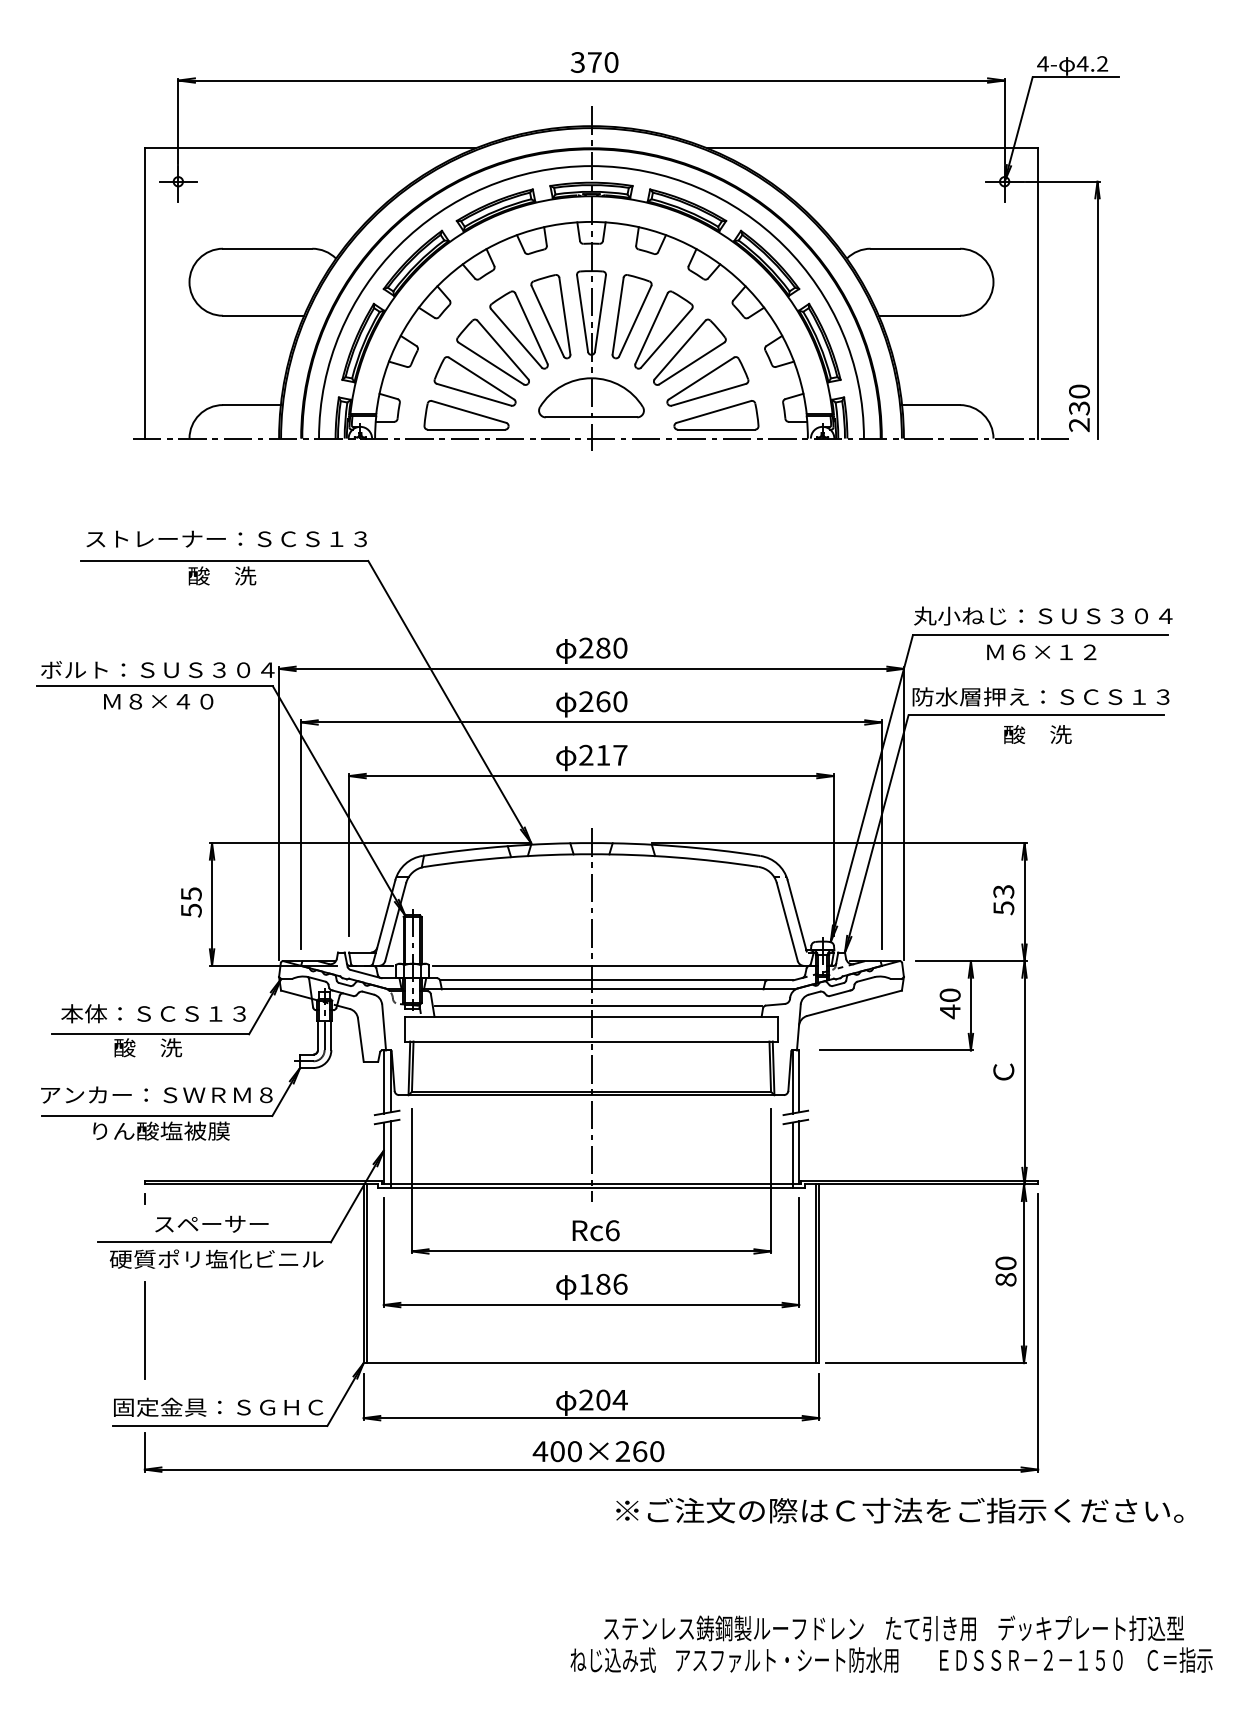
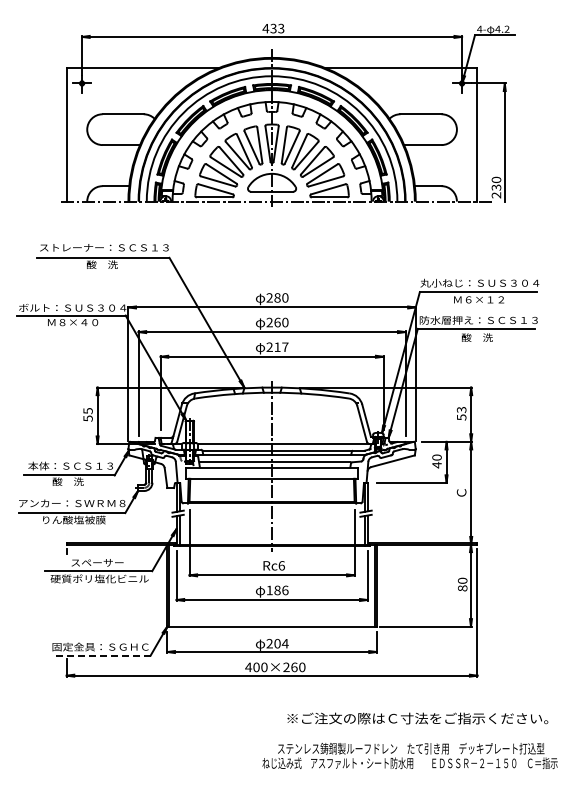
text: (594, 62) -> (273, 28), 370 -> 433
line: (144, 1330) -> (66, 611), removed
line: (218, 1425) -> (100, 655), solid -> dashed
text: (899, 1510) -> (417, 718), moved

